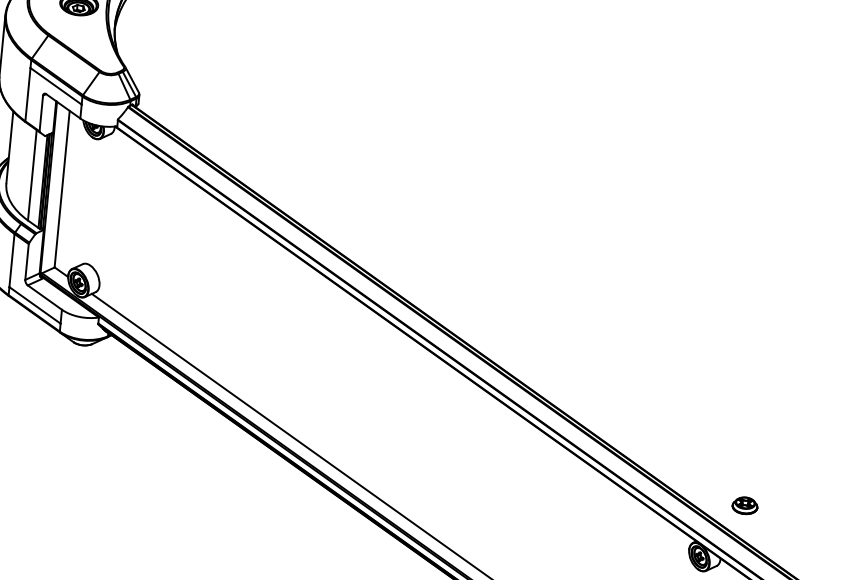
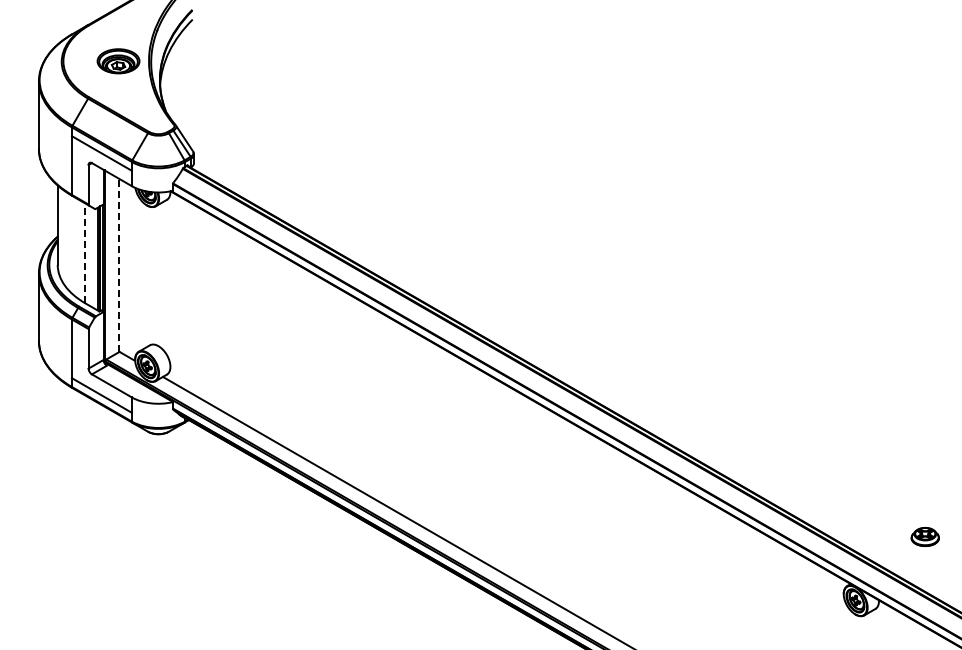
line: (32, 175) -> (85, 253), solid -> dashed
line: (62, 188) -> (119, 264), solid -> dashed
part: (744, 505) -> (924, 536), moved

